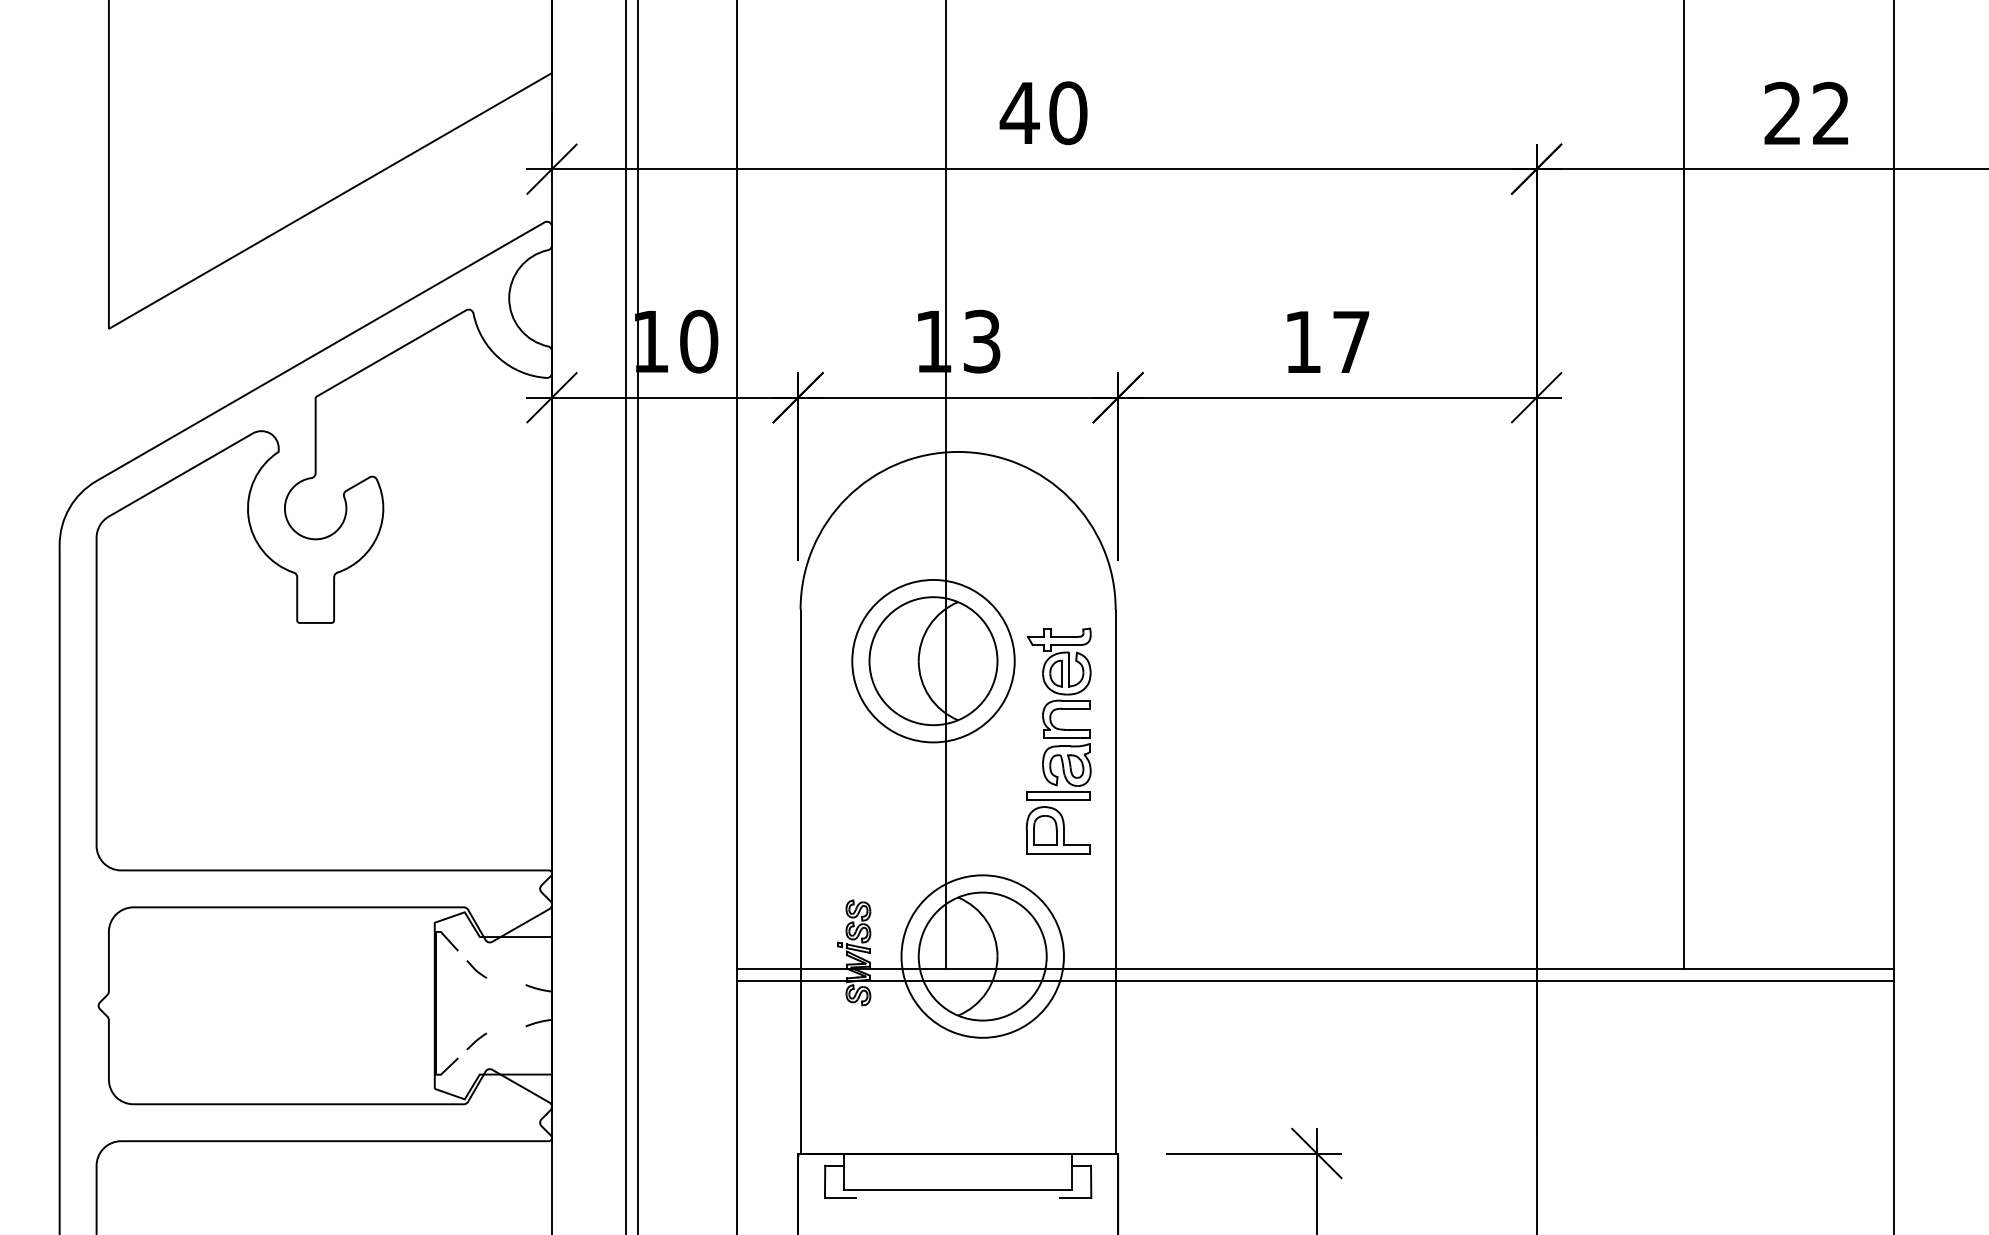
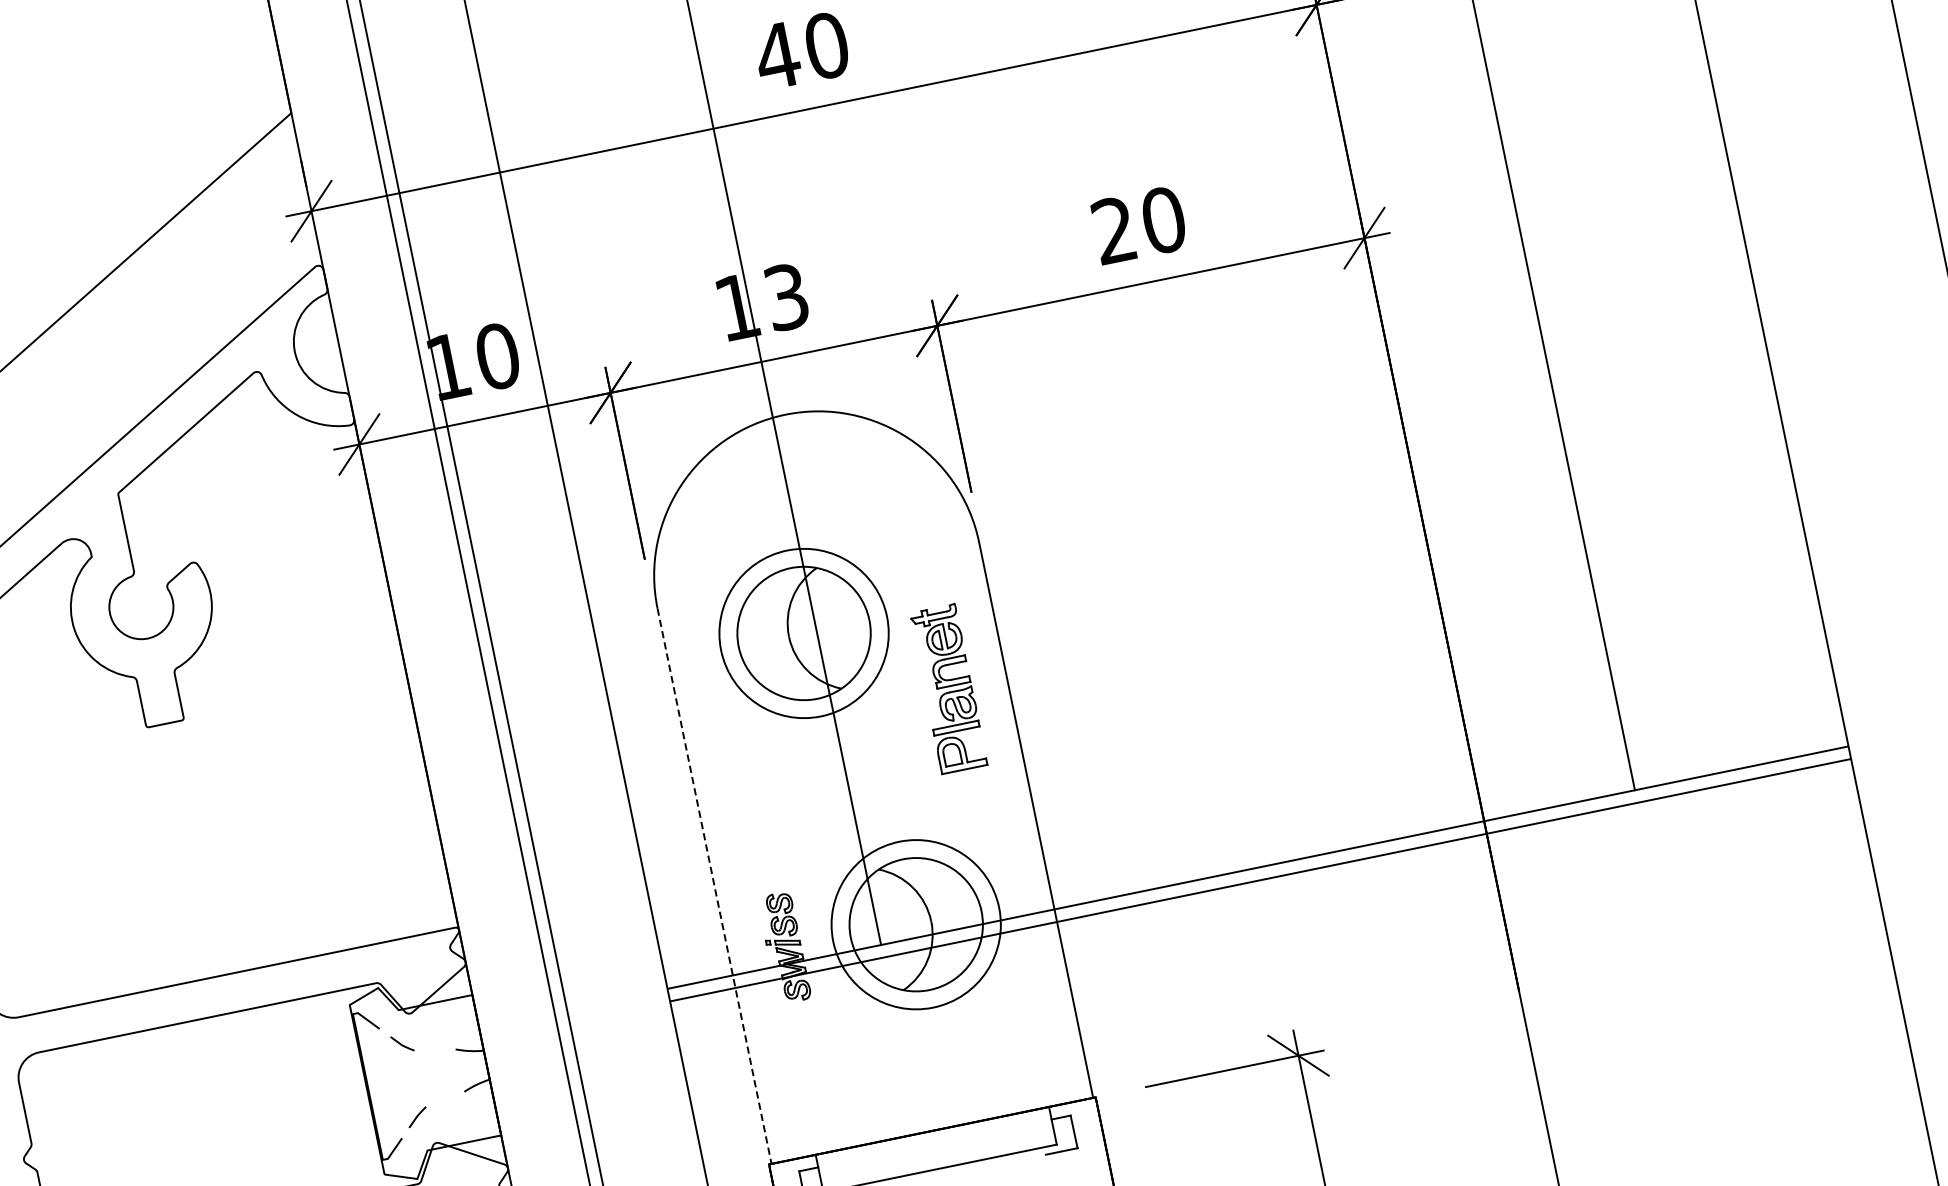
text: (1327, 342) -> (1139, 225), 17 -> 20
part: (1058, 740) -> (948, 688), size x0.7
line: (800, 881) -> (714, 886), solid -> dashed

